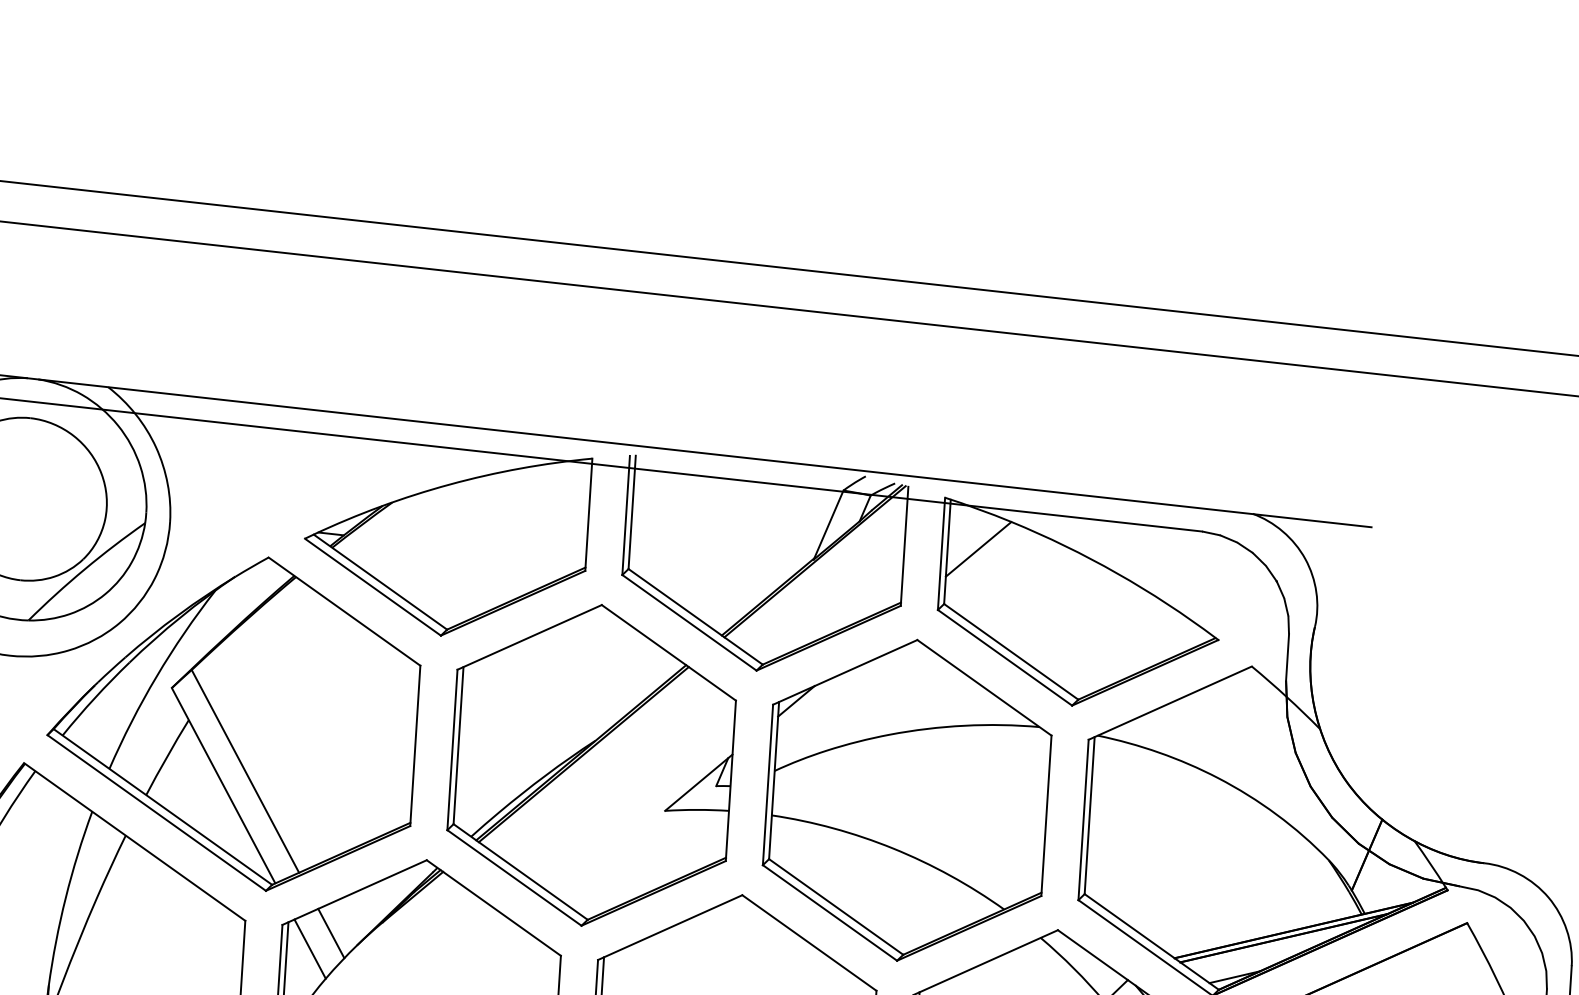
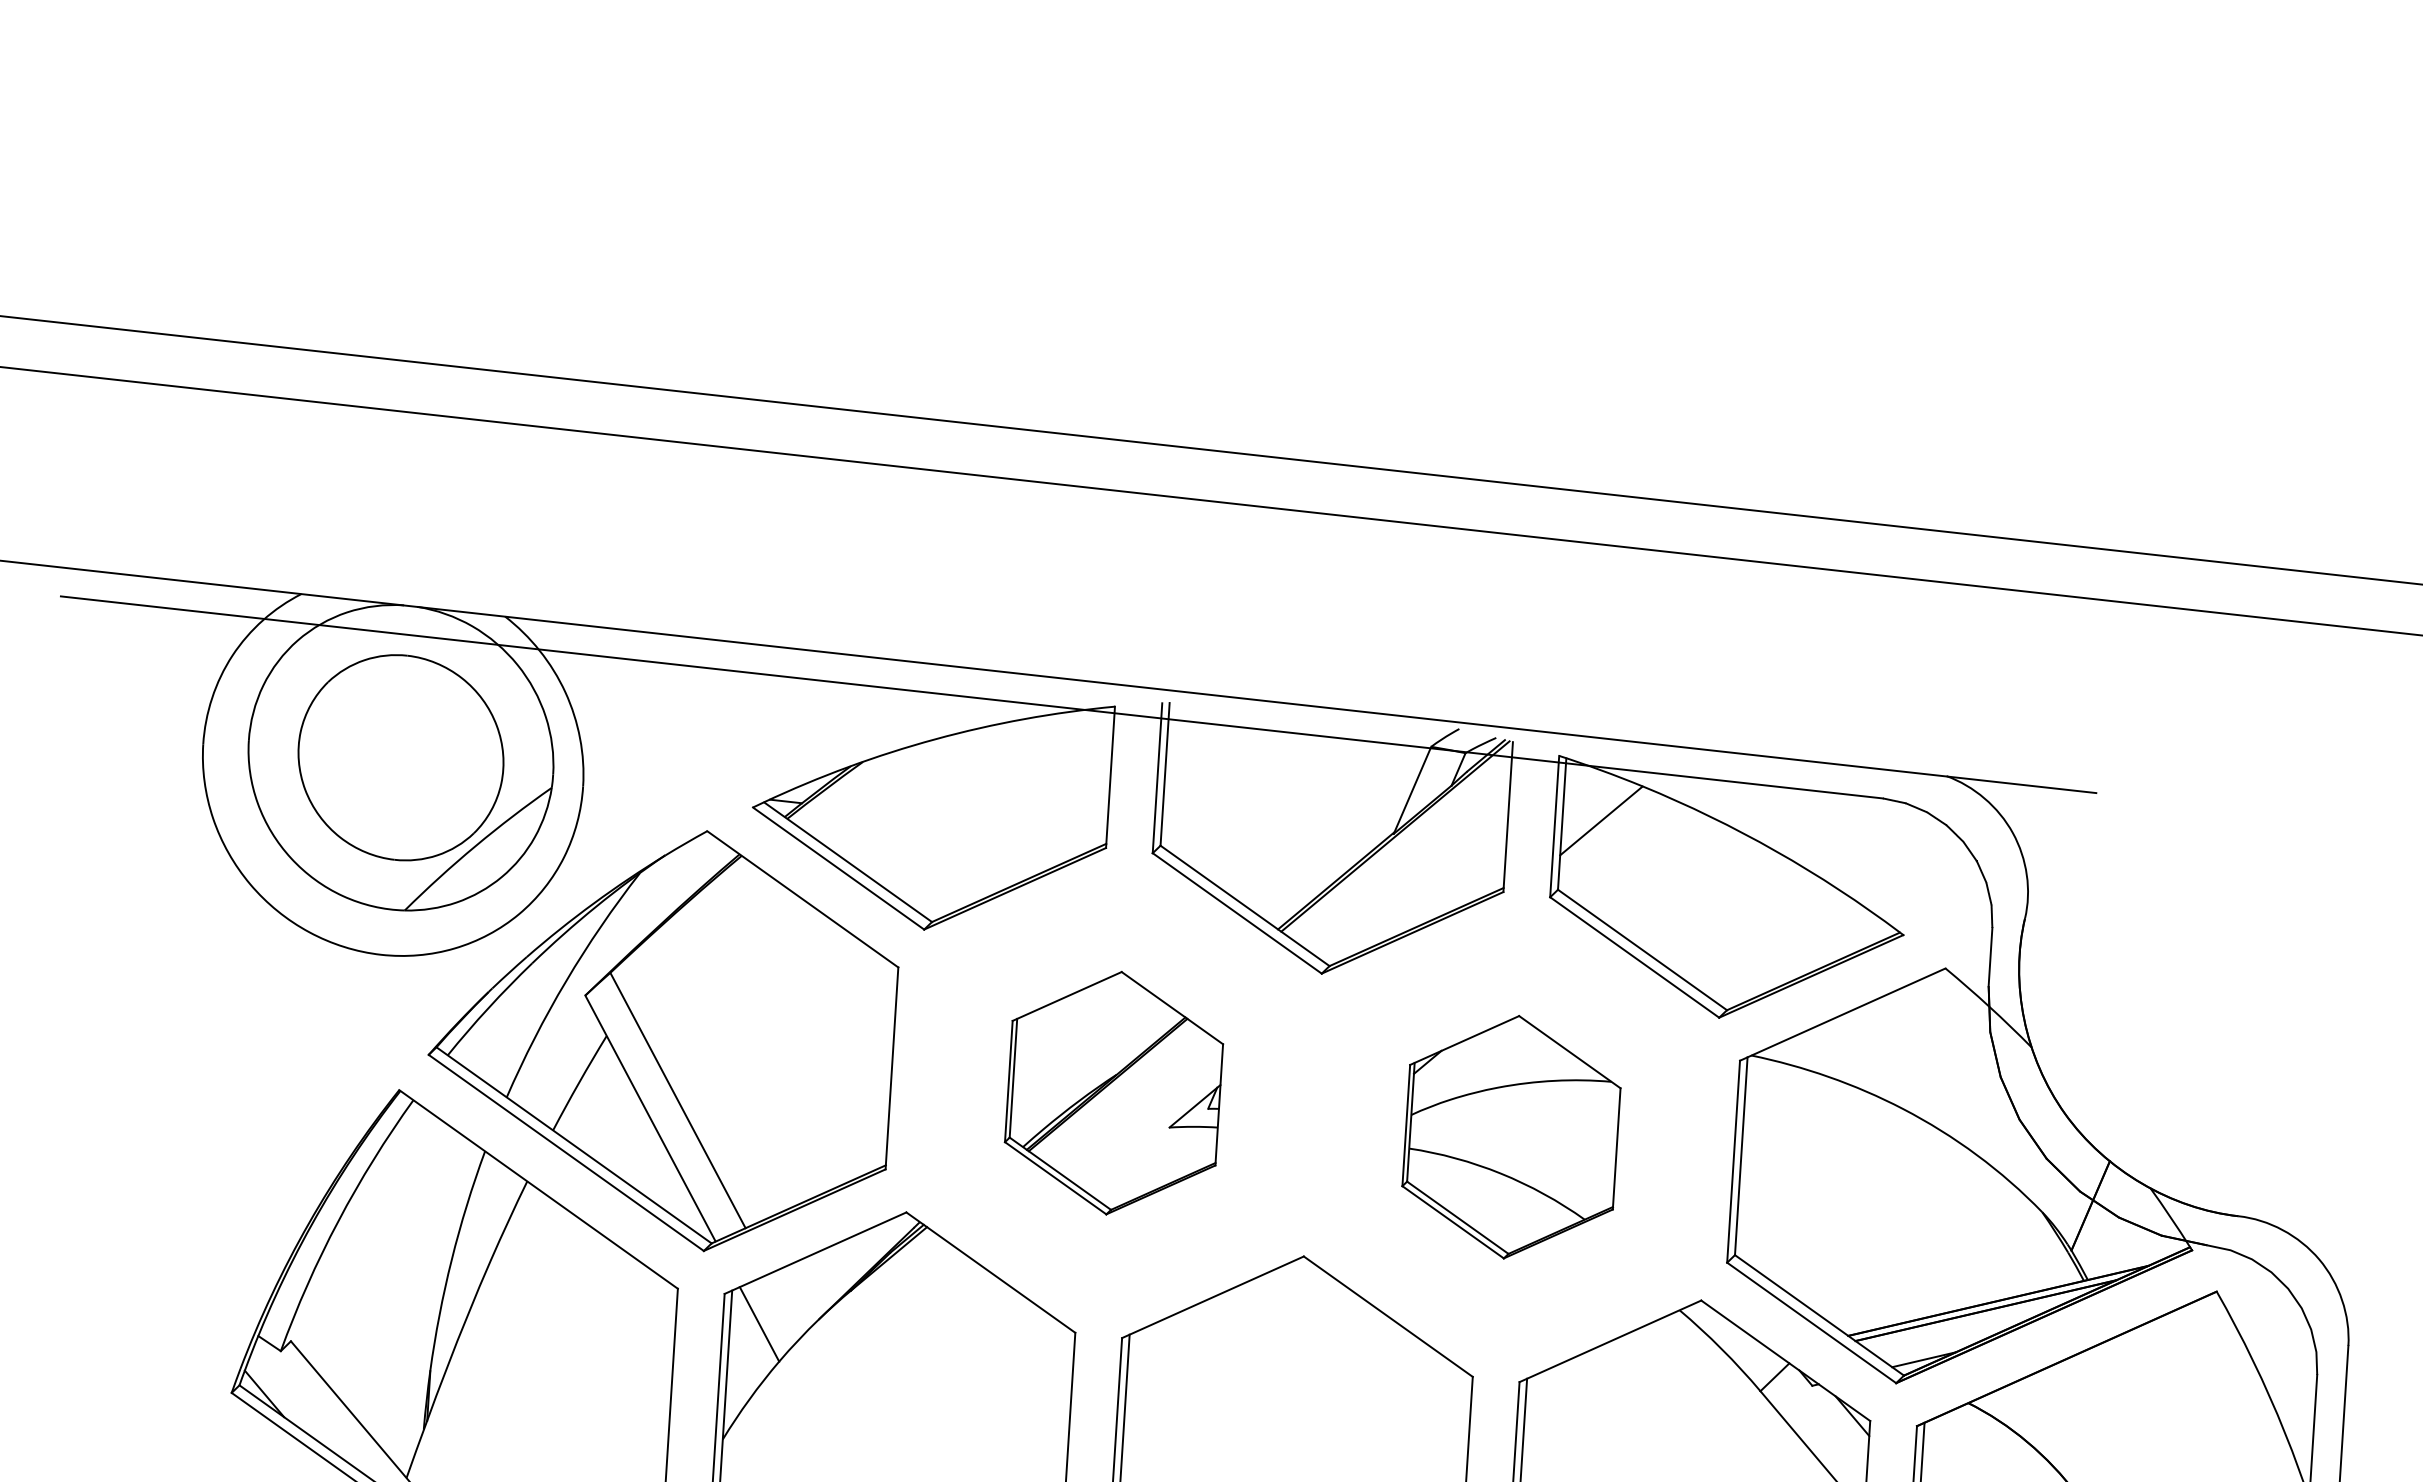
part: (591, 765) -> (1113, 1093), size x0.6
part: (907, 800) -> (1511, 1137), size x0.6
line: (330, 933) -> (785, 1304), removed

